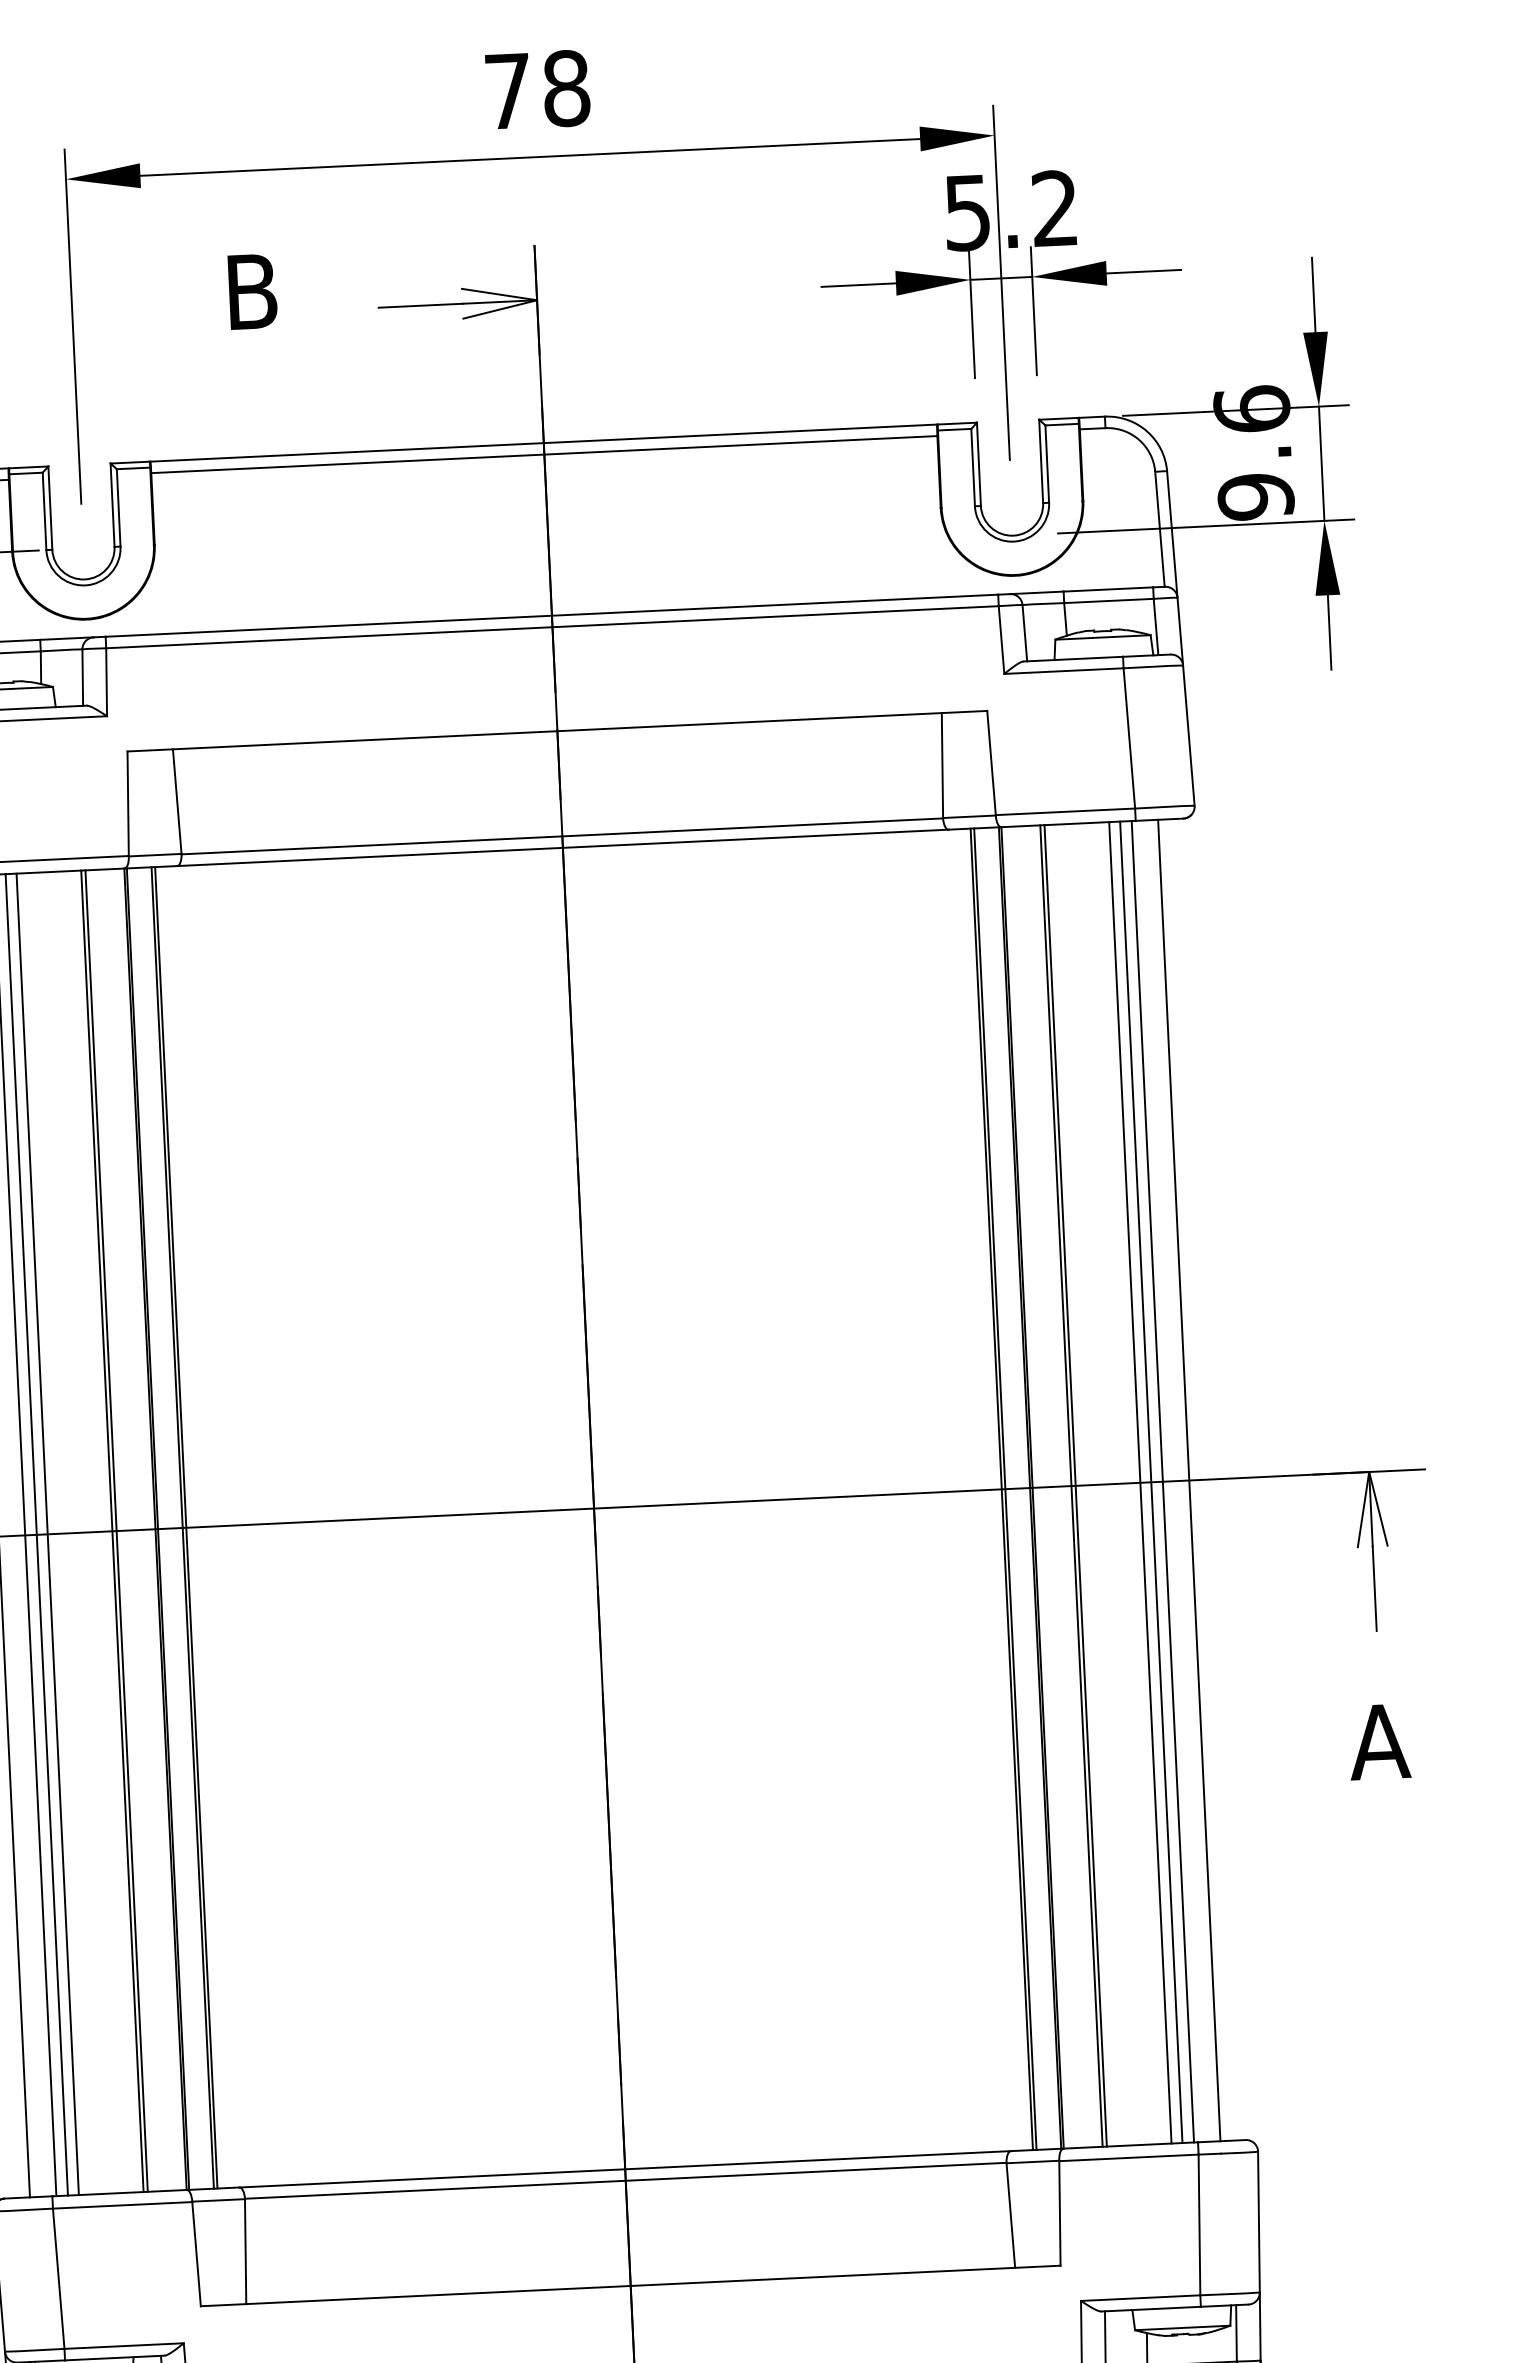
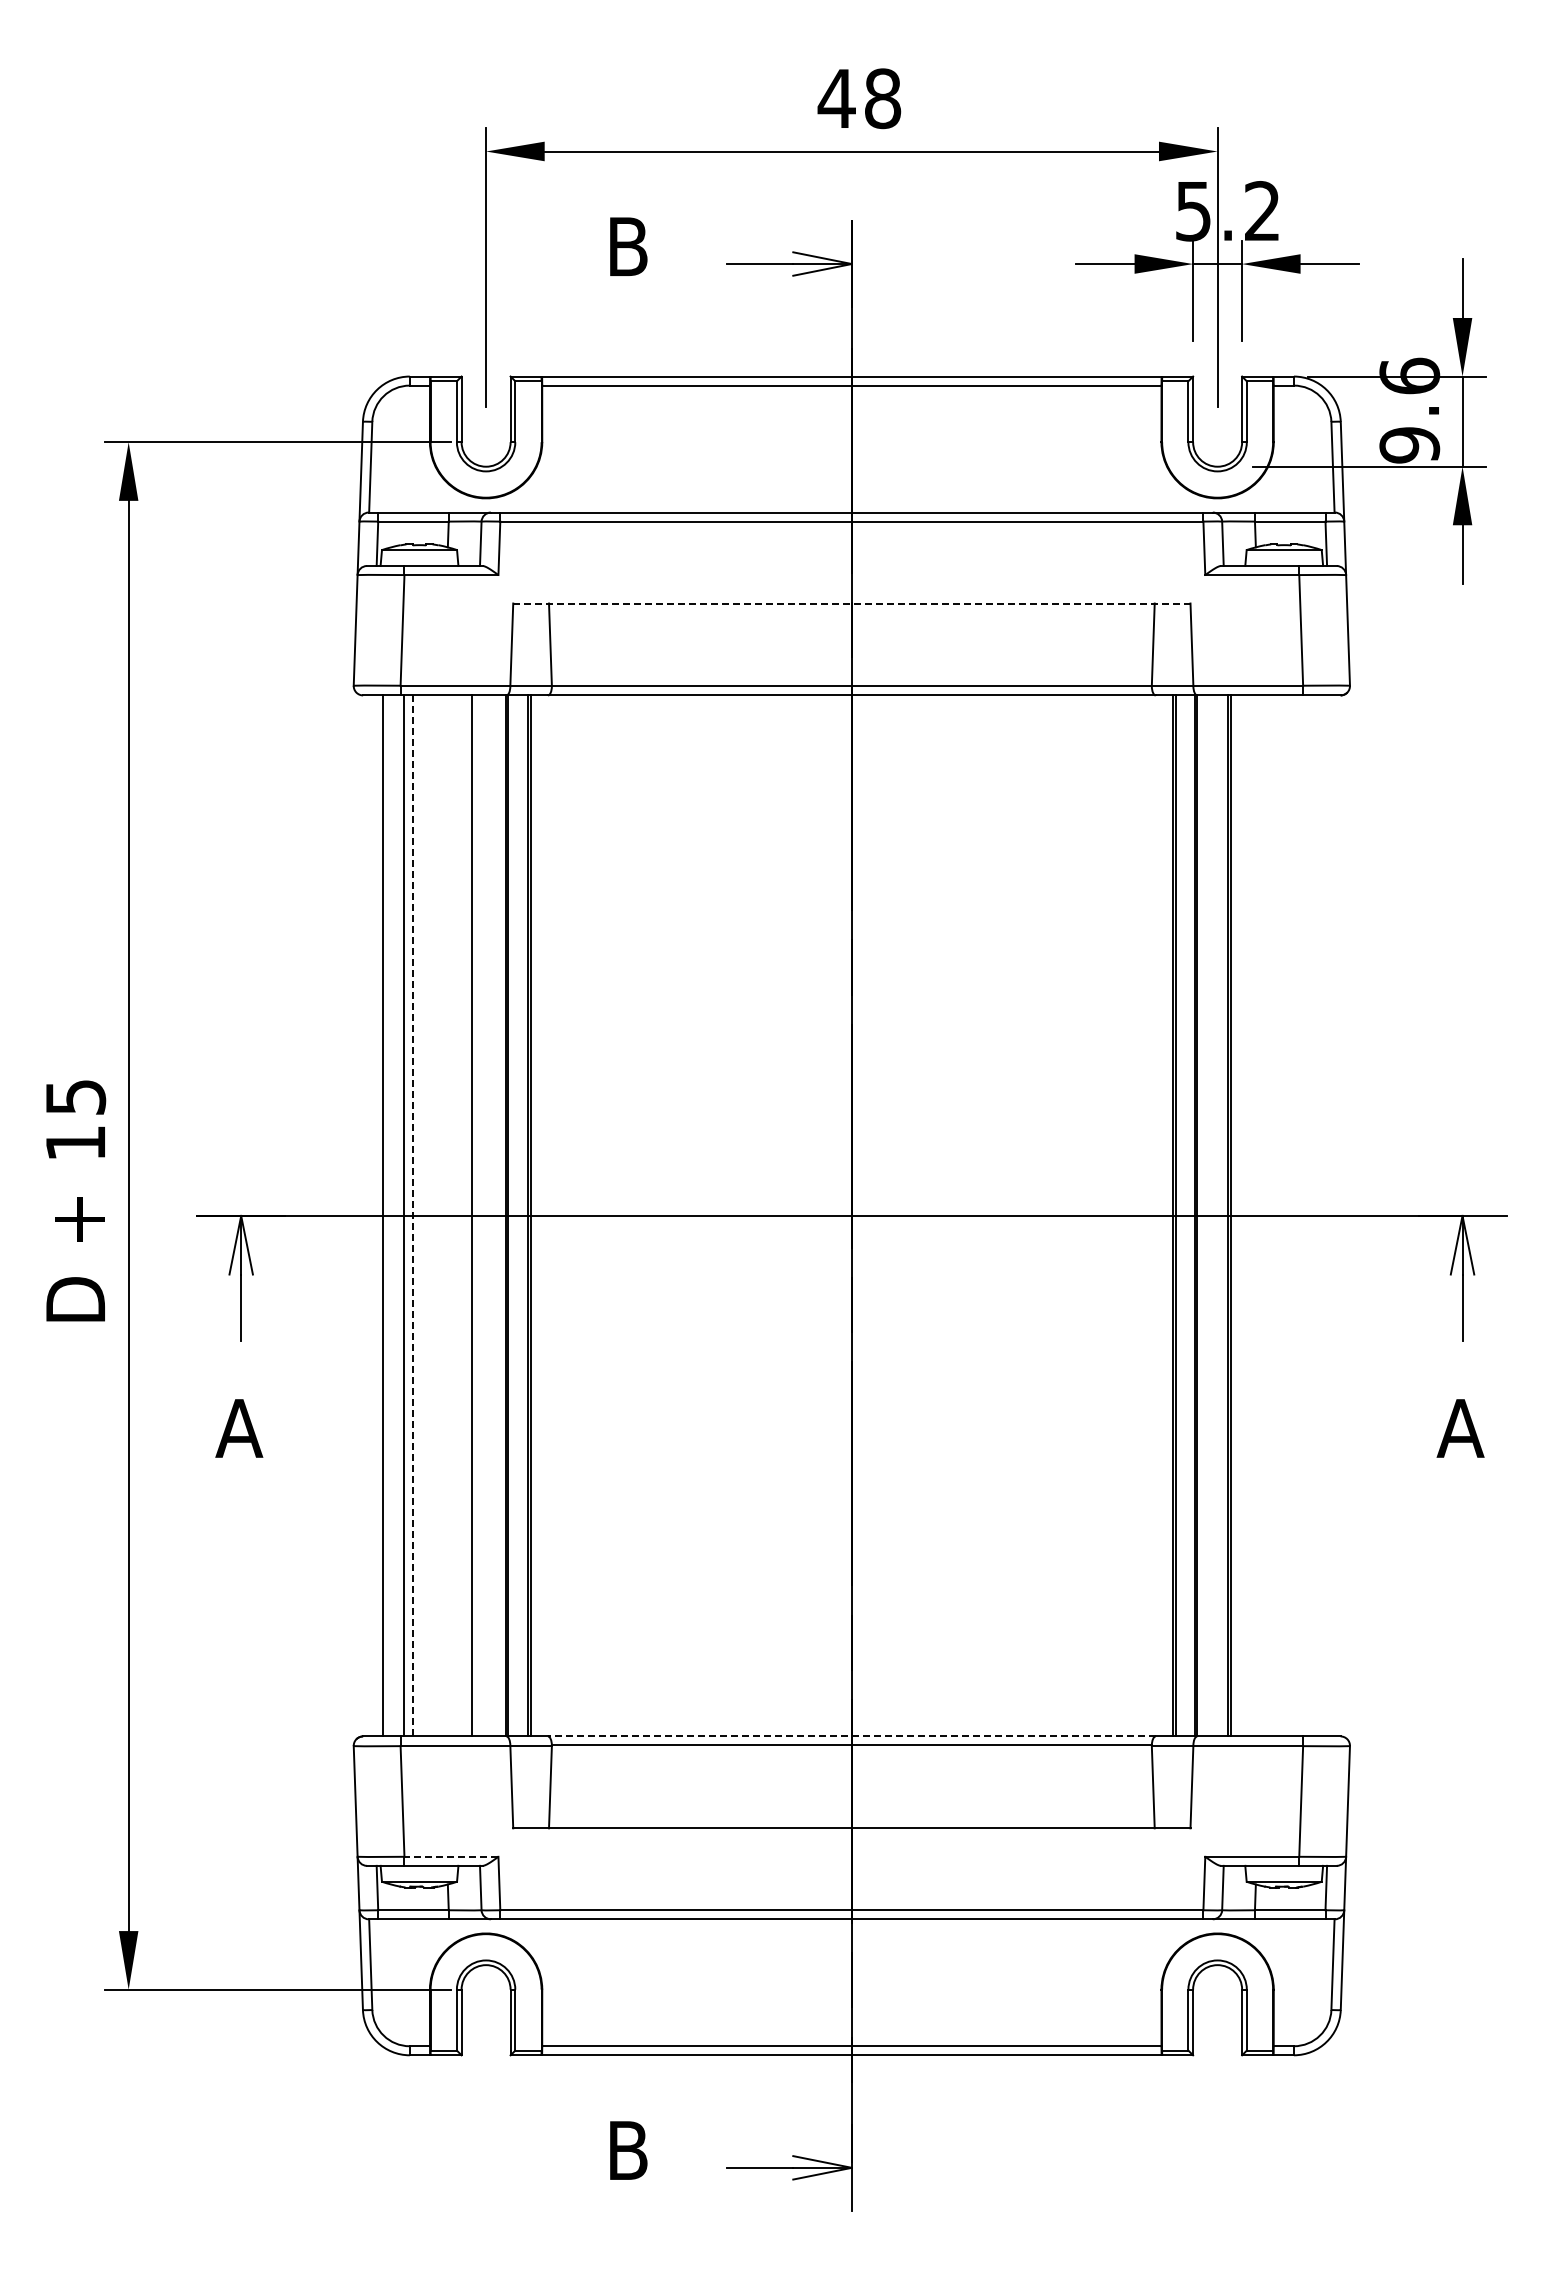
text: (507, 91) -> (836, 98), 78 -> 48
line: (556, 731) -> (851, 603), solid -> dashed
line: (1188, 1479) -> (1320, 1215), removed
line: (1150, 1481) -> (1290, 1215), removed
line: (1162, 1481) -> (1299, 1215), removed
line: (1140, 1482) -> (1282, 1215), removed
line: (116, 1530) -> (475, 1215), removed
line: (47, 1533) -> (421, 1215), removed
line: (36, 1535) -> (412, 1216), solid -> dashed
line: (624, 2169) -> (851, 1736), solid -> dashed
line: (124, 2345) -> (451, 1856), solid -> dashed

